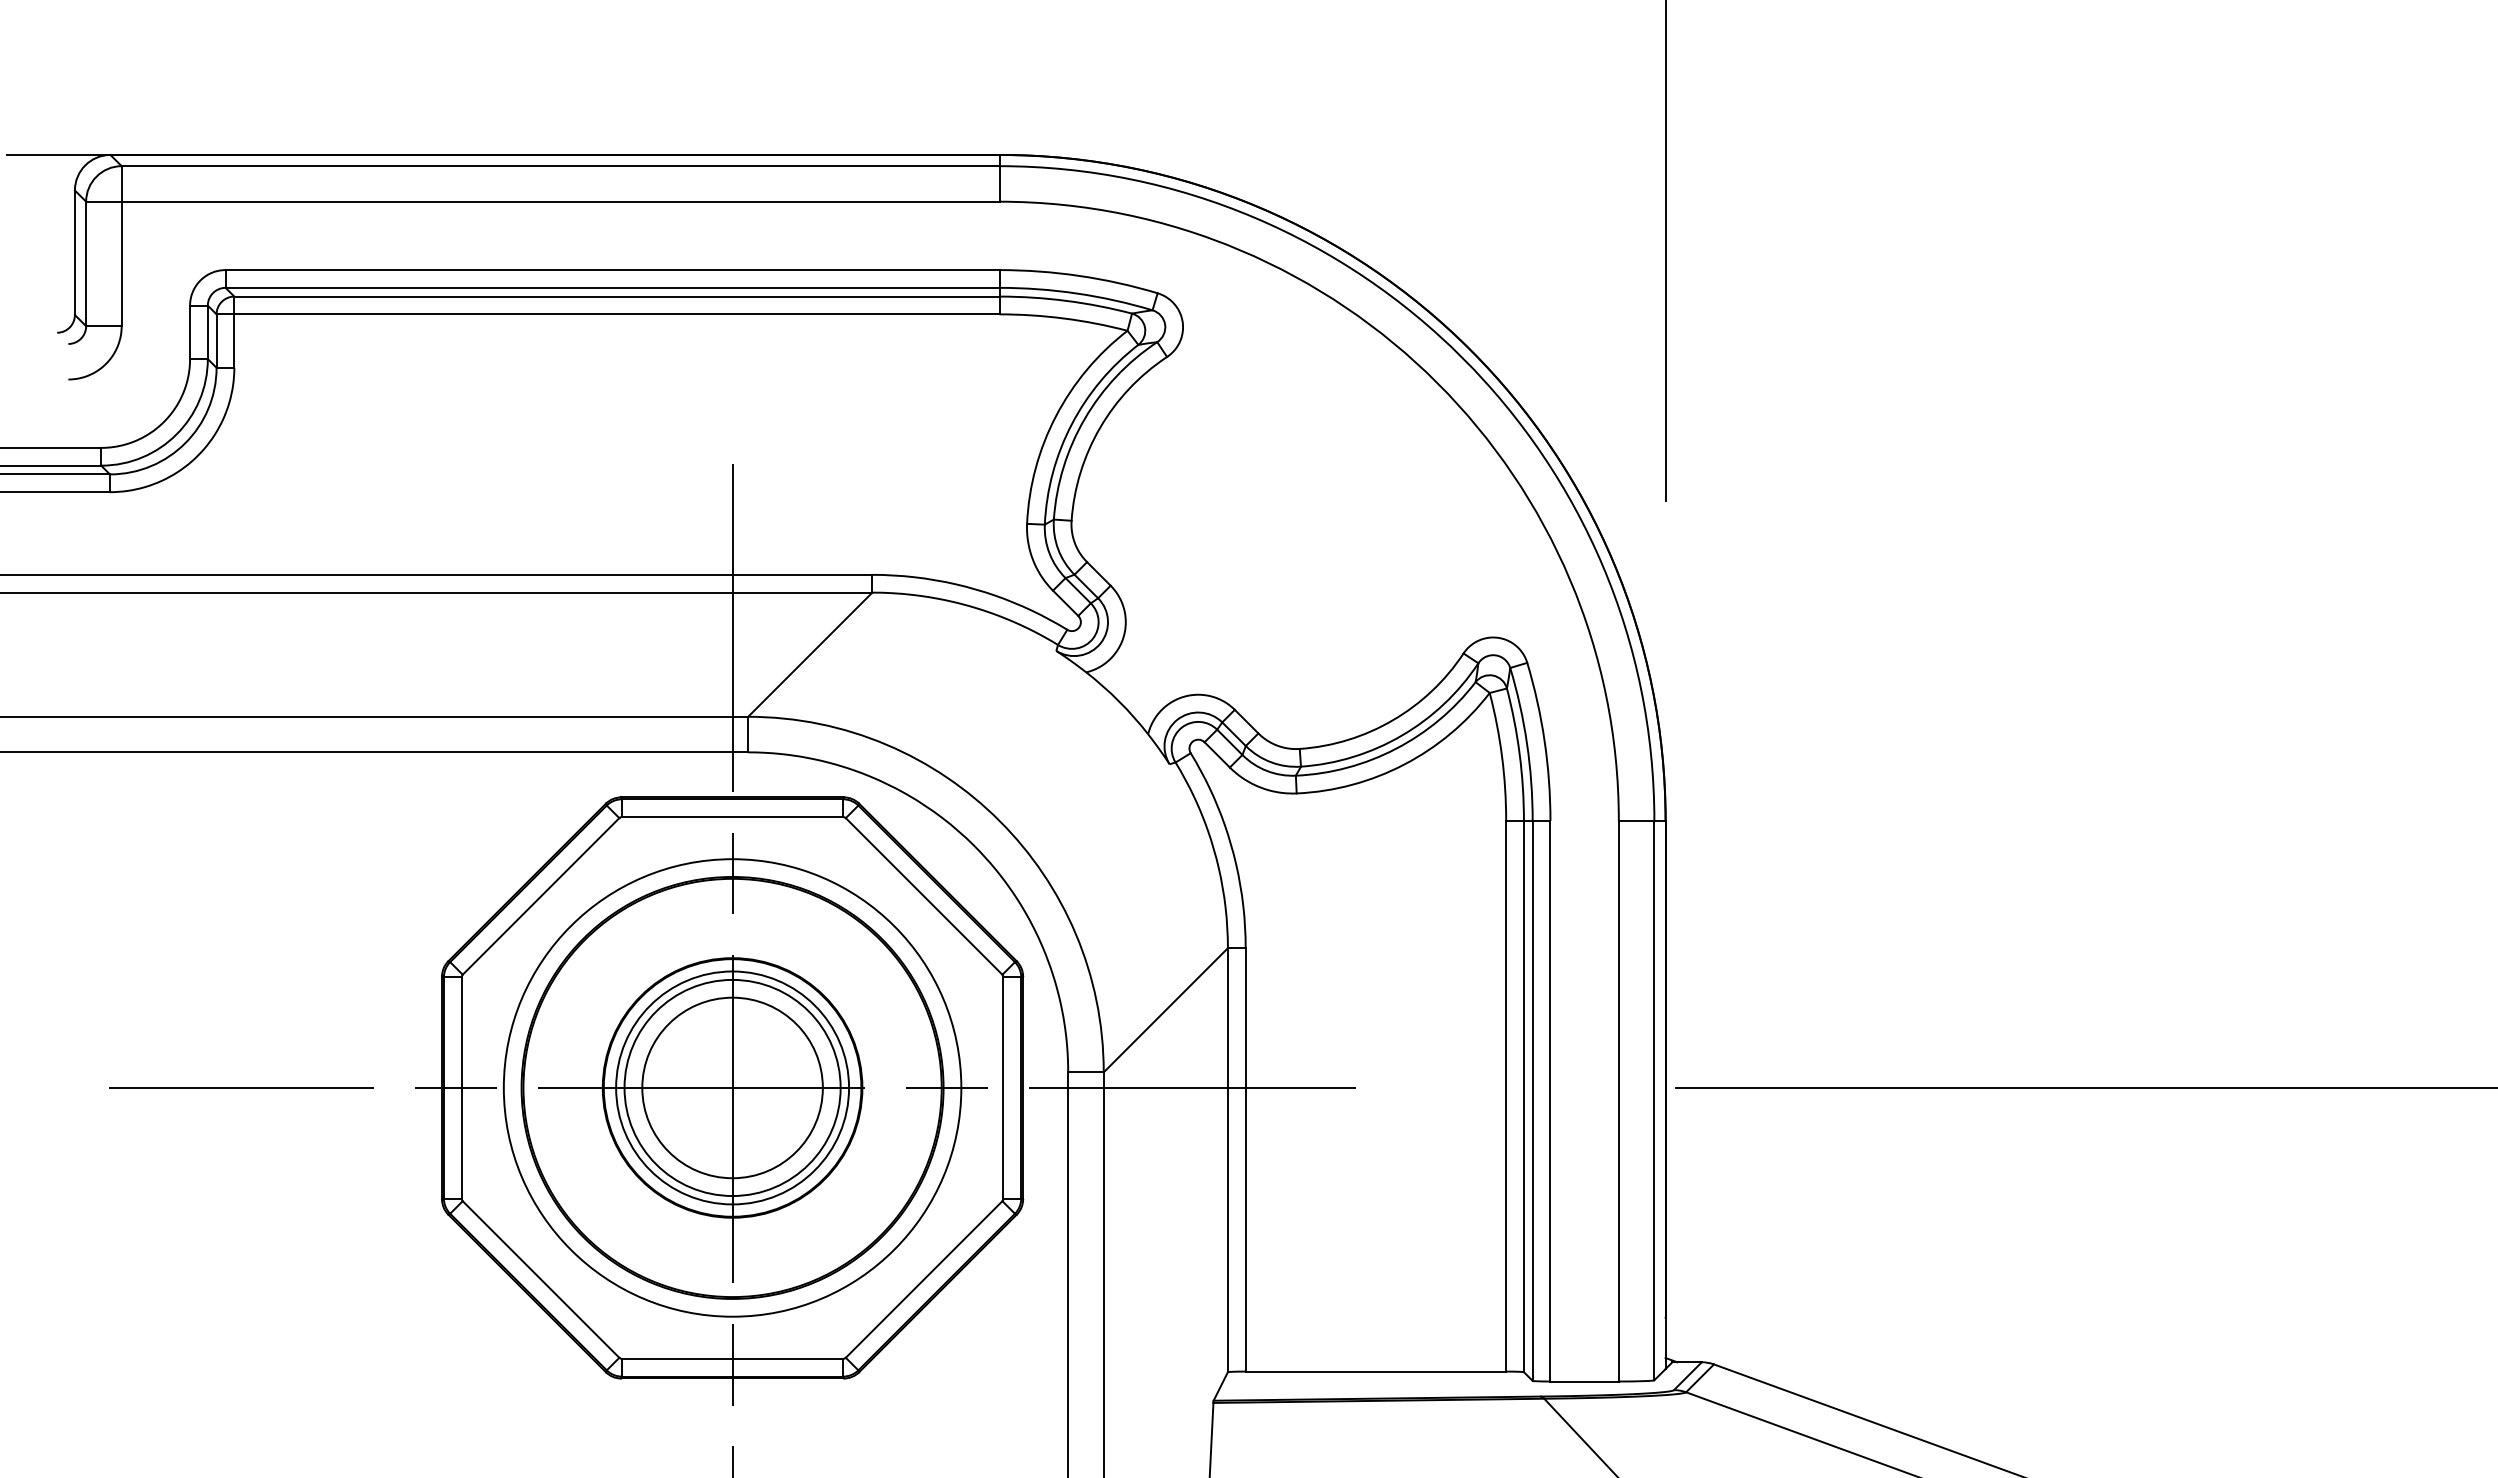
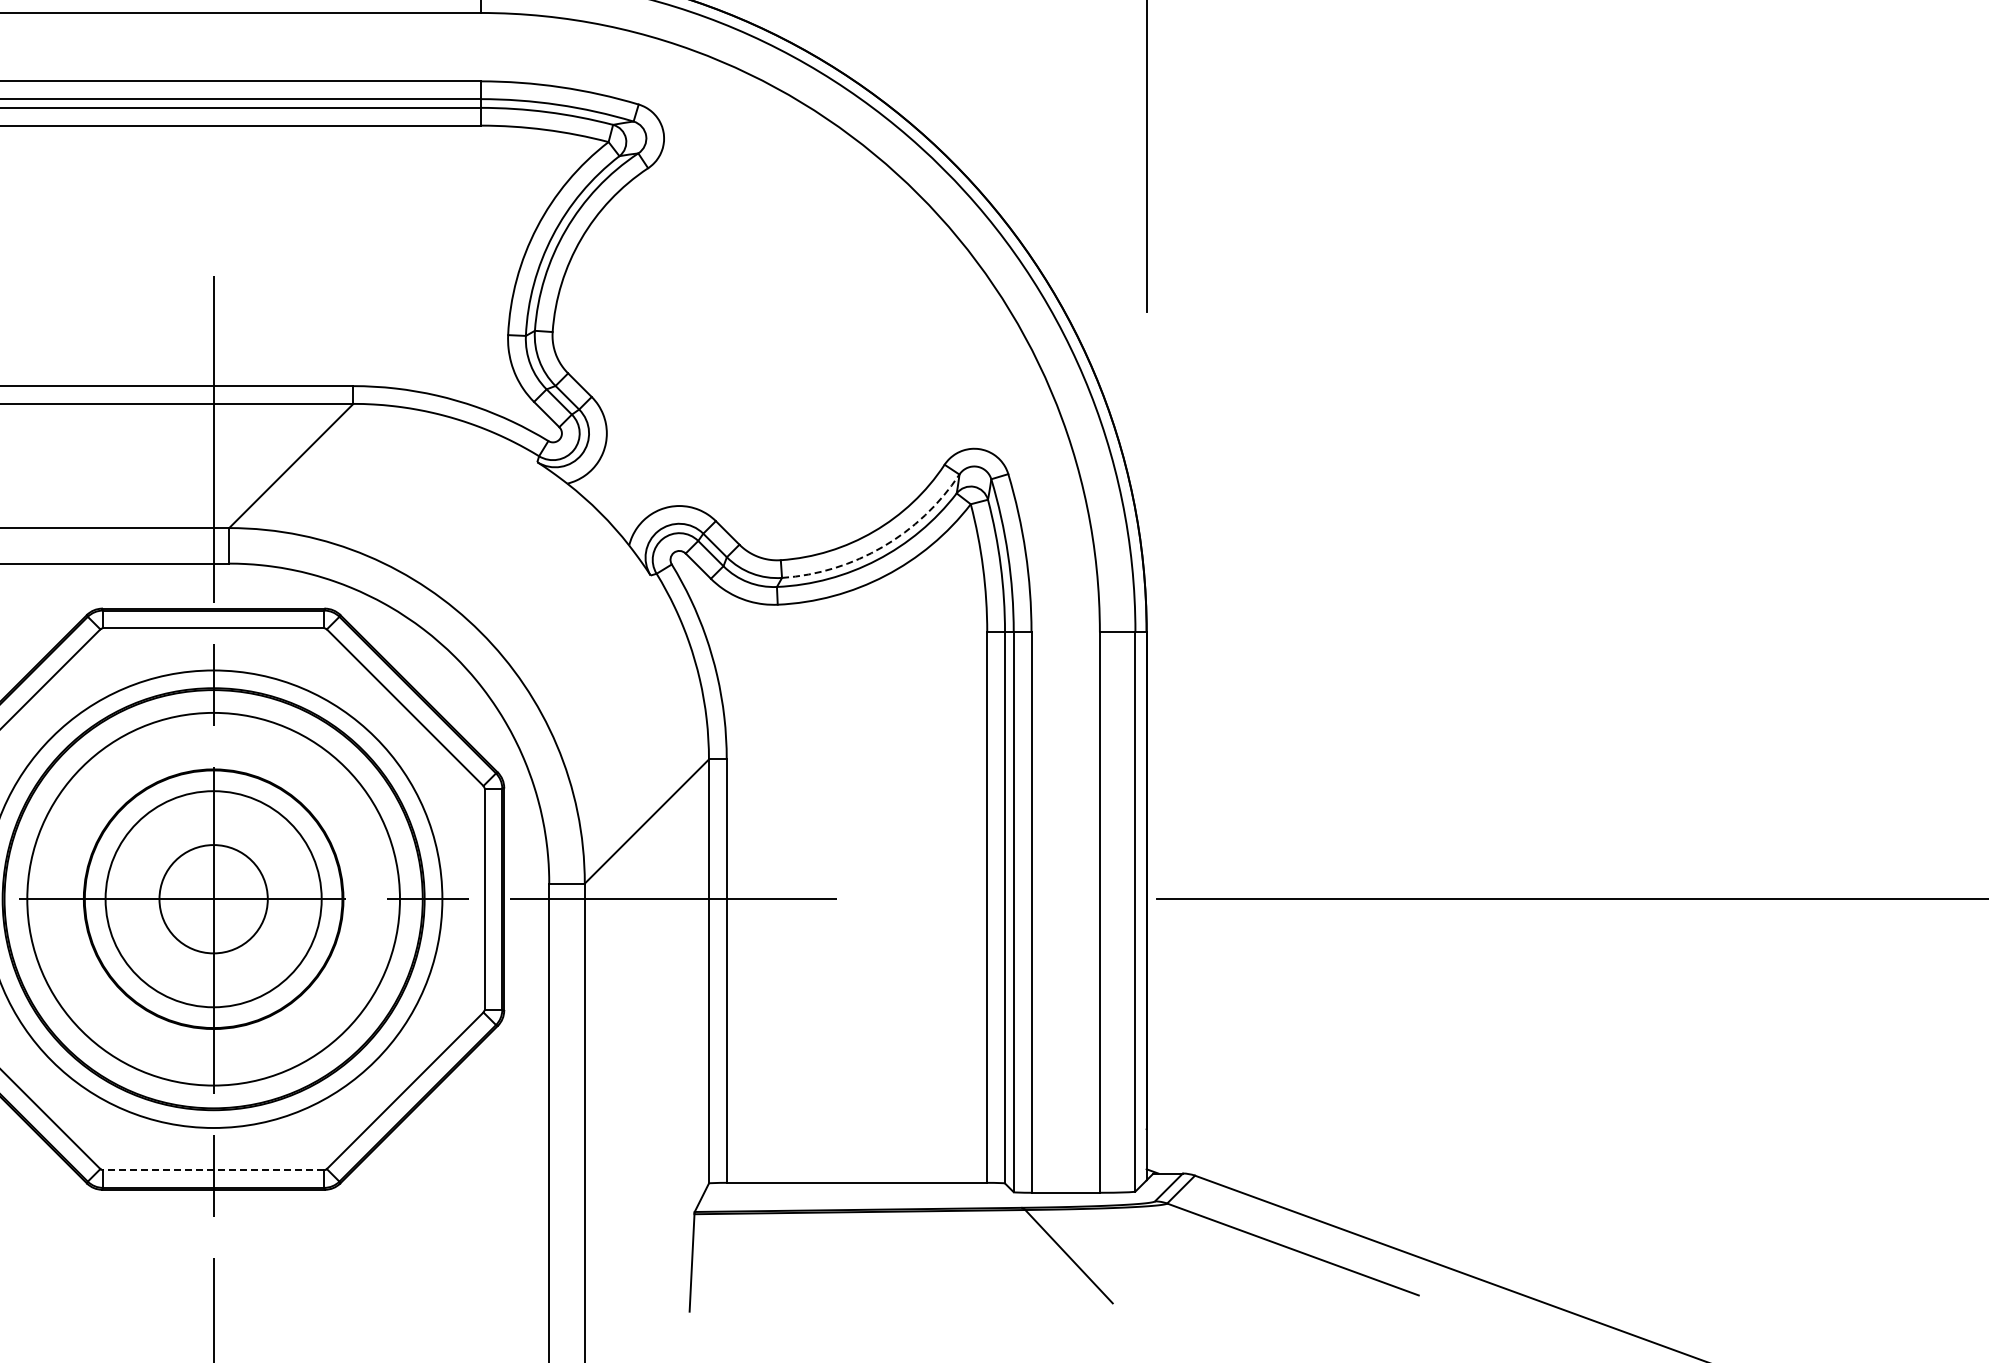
arc: (1401, 735) -> (882, 546), solid -> dashed
circle: (732, 1087) -> (213, 898), size x0.6
circle: (732, 1087) -> (213, 898), size x1.6
line: (732, 1358) -> (213, 1169), solid -> dashed

